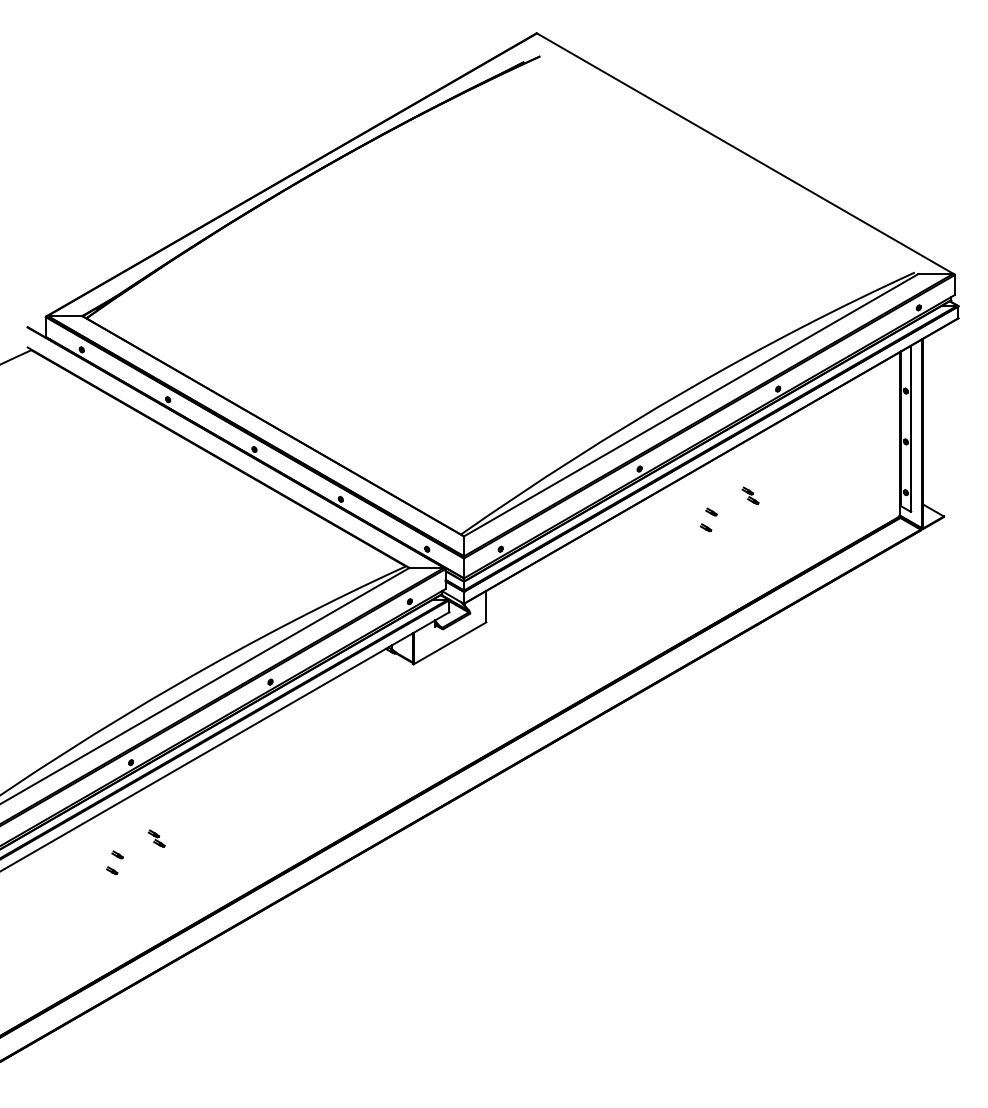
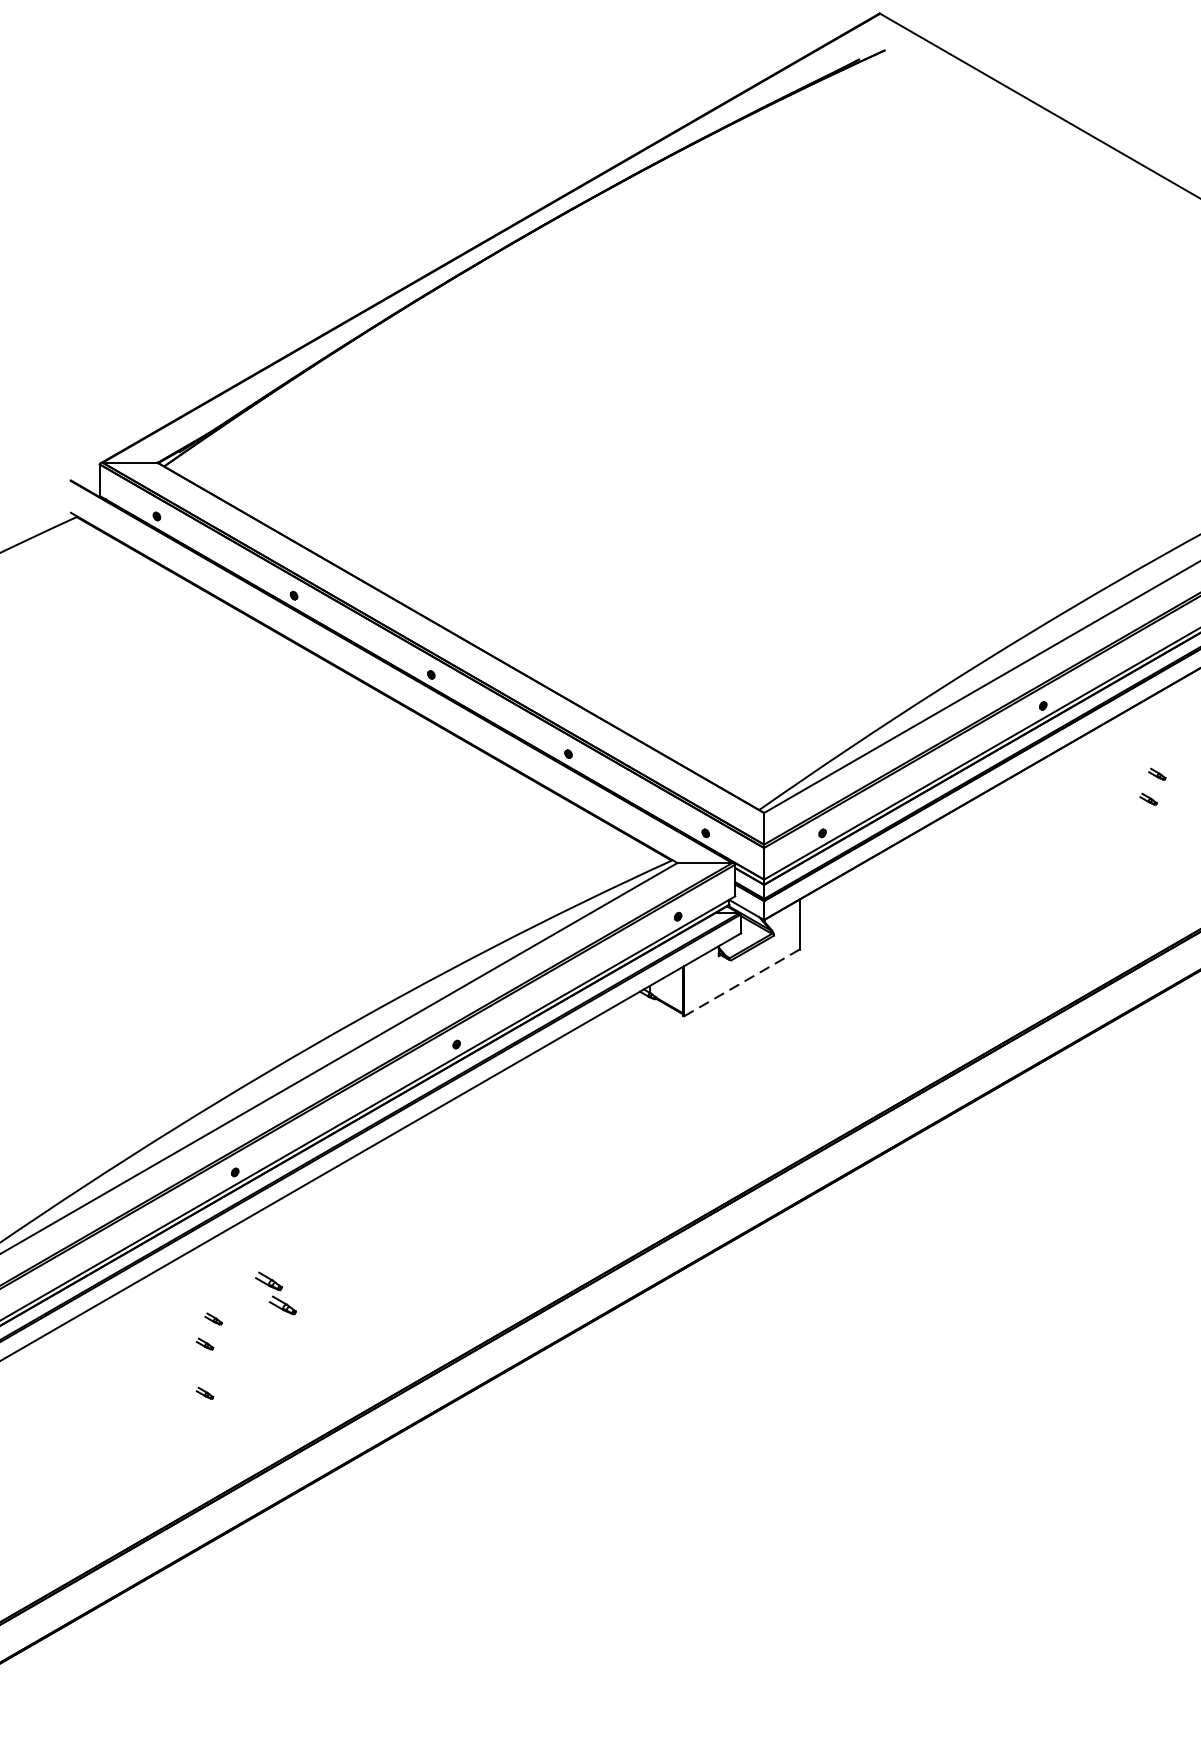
line: (450, 643) -> (742, 983), solid -> dashed
part: (156, 838) -> (275, 1292), size x1.6
part: (112, 901) -> (205, 1393), added

